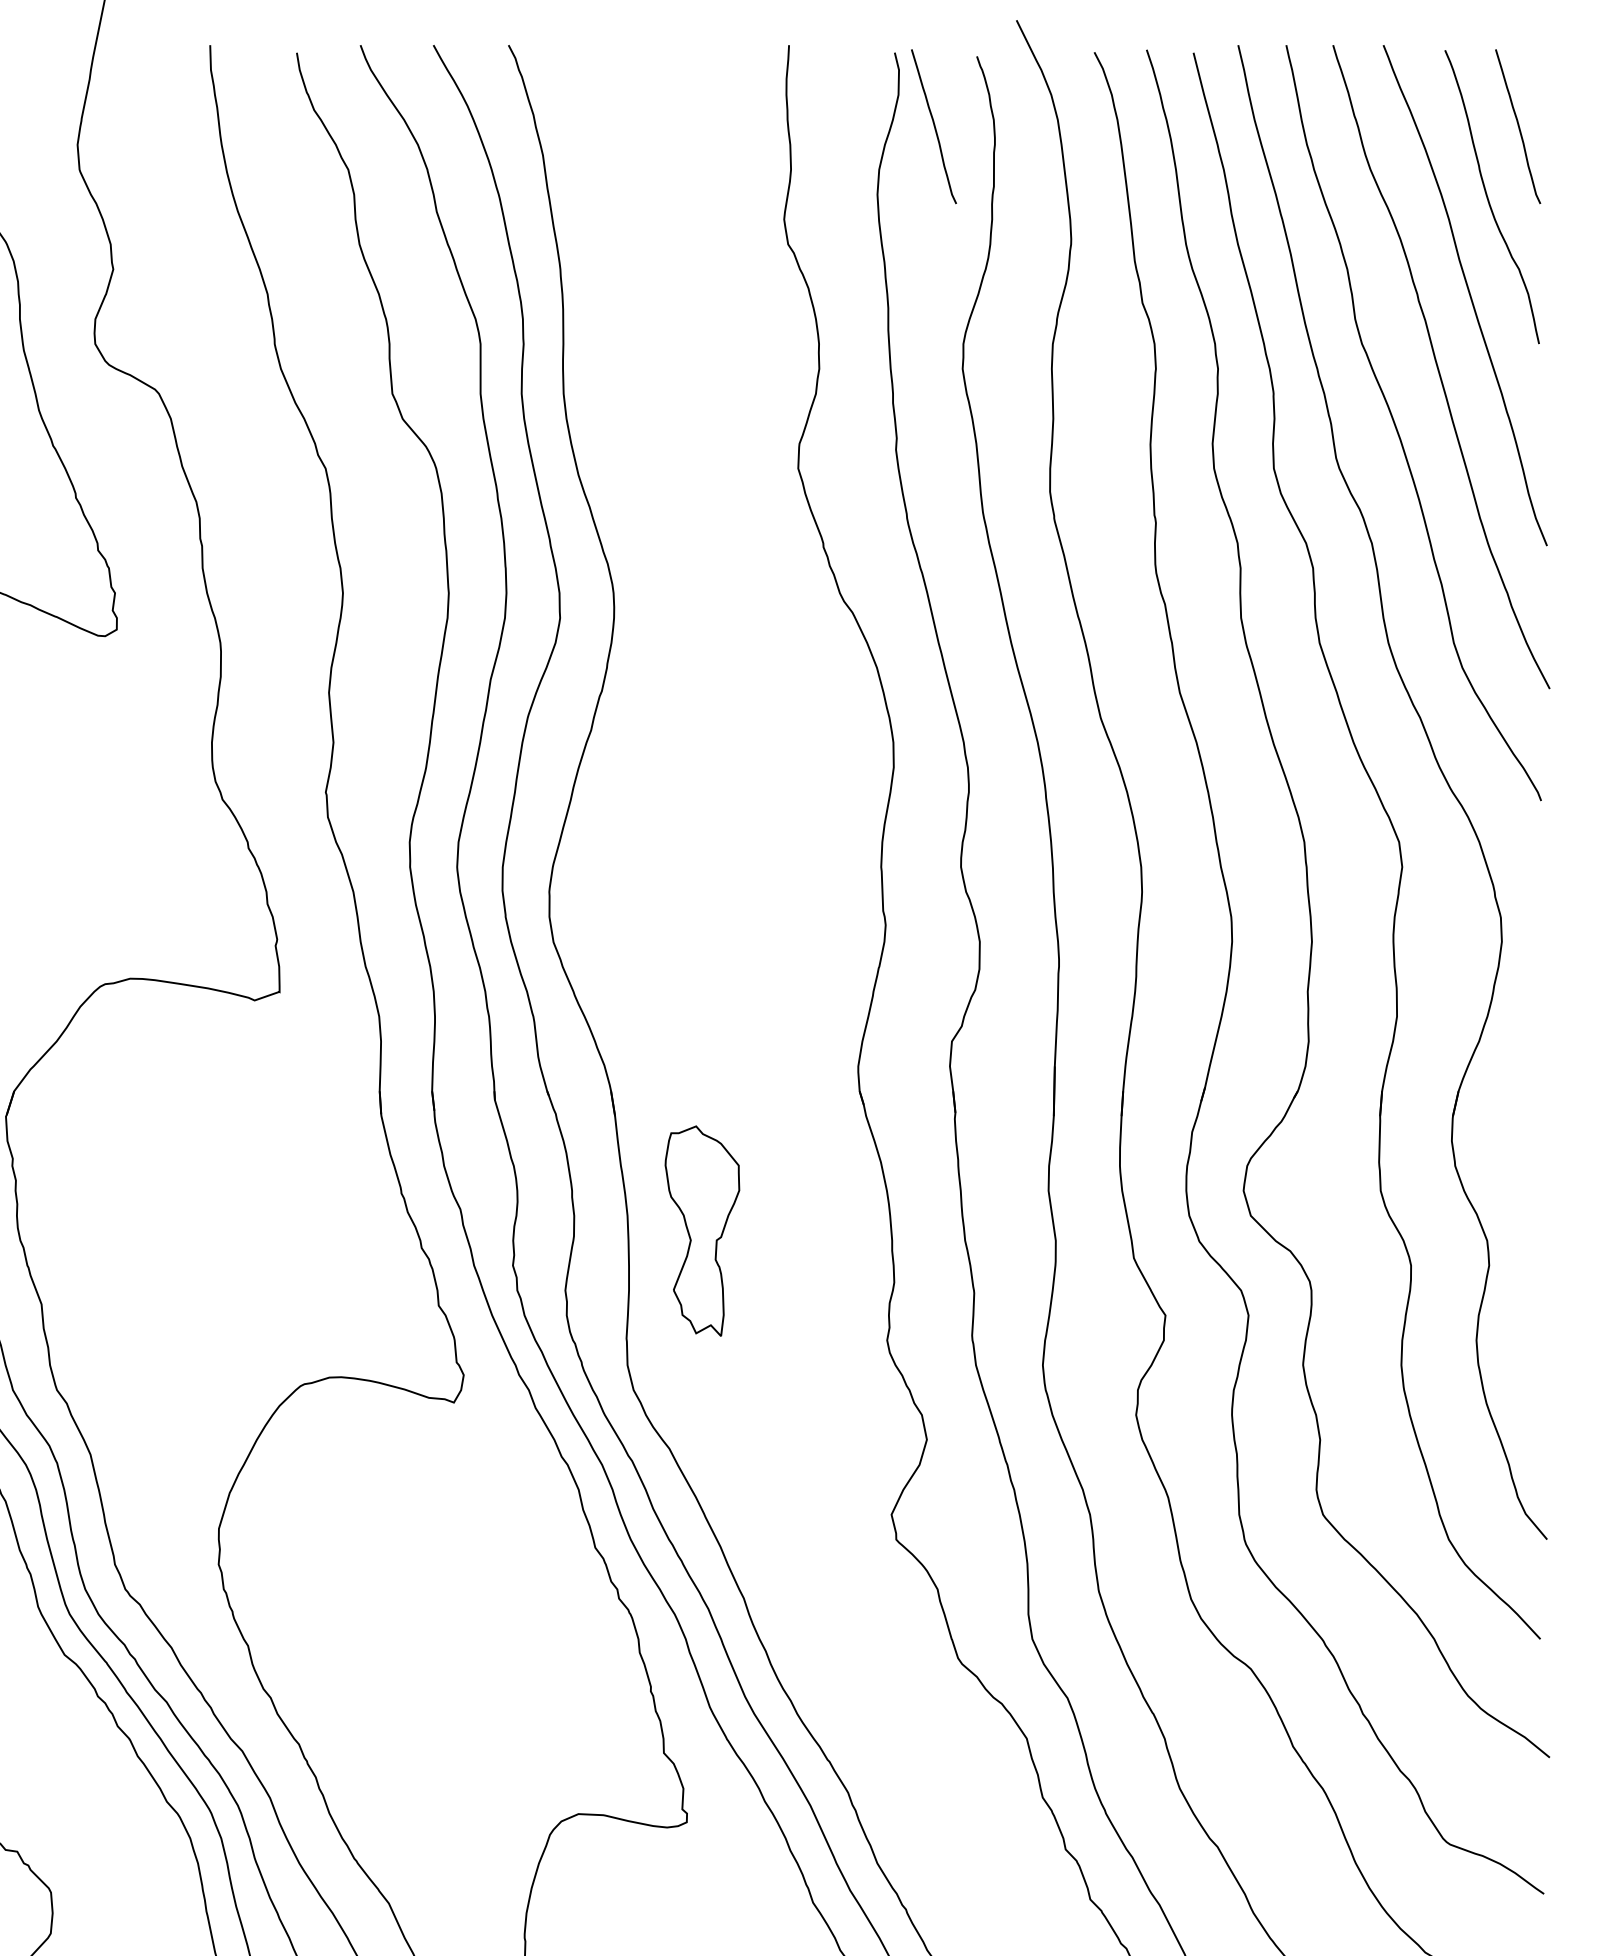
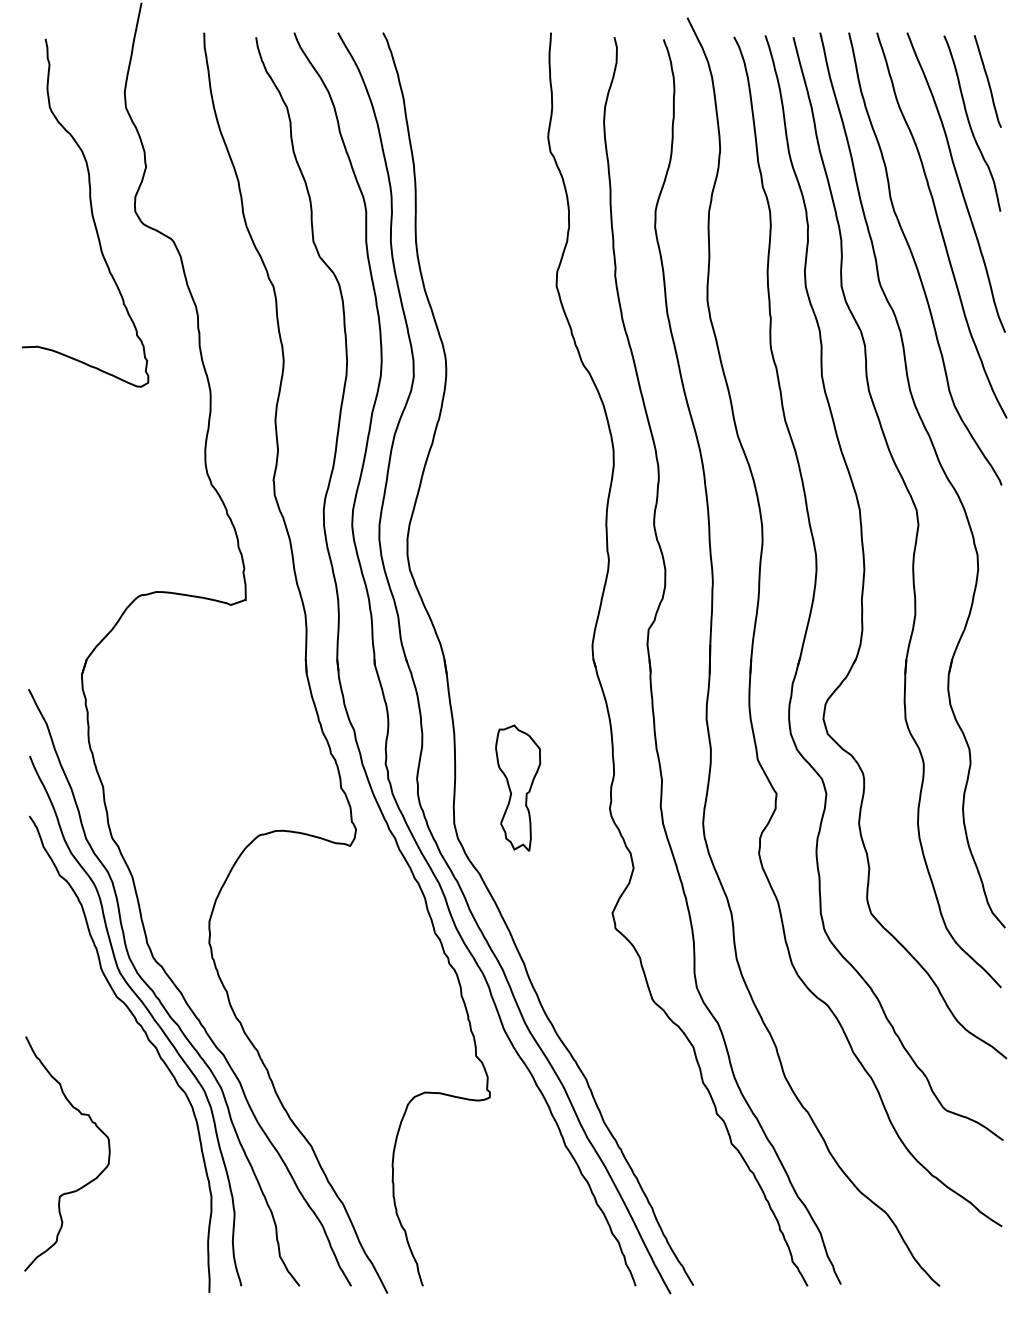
curve: (933, 126) -> (637, 81), removed
part: (703, 1229) -> (518, 787), moved

